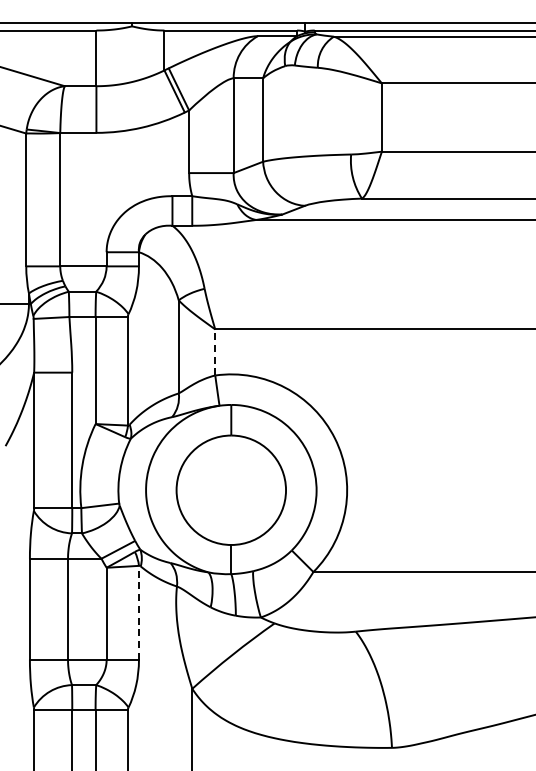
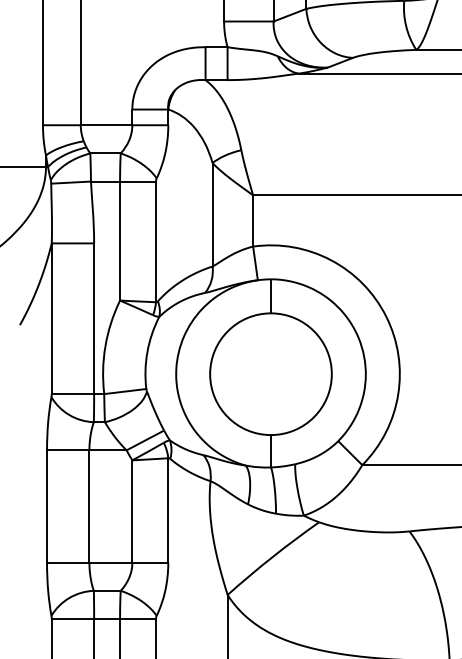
line: (215, 351) -> (253, 219), dashed -> solid
line: (138, 612) -> (167, 510), dashed -> solid

